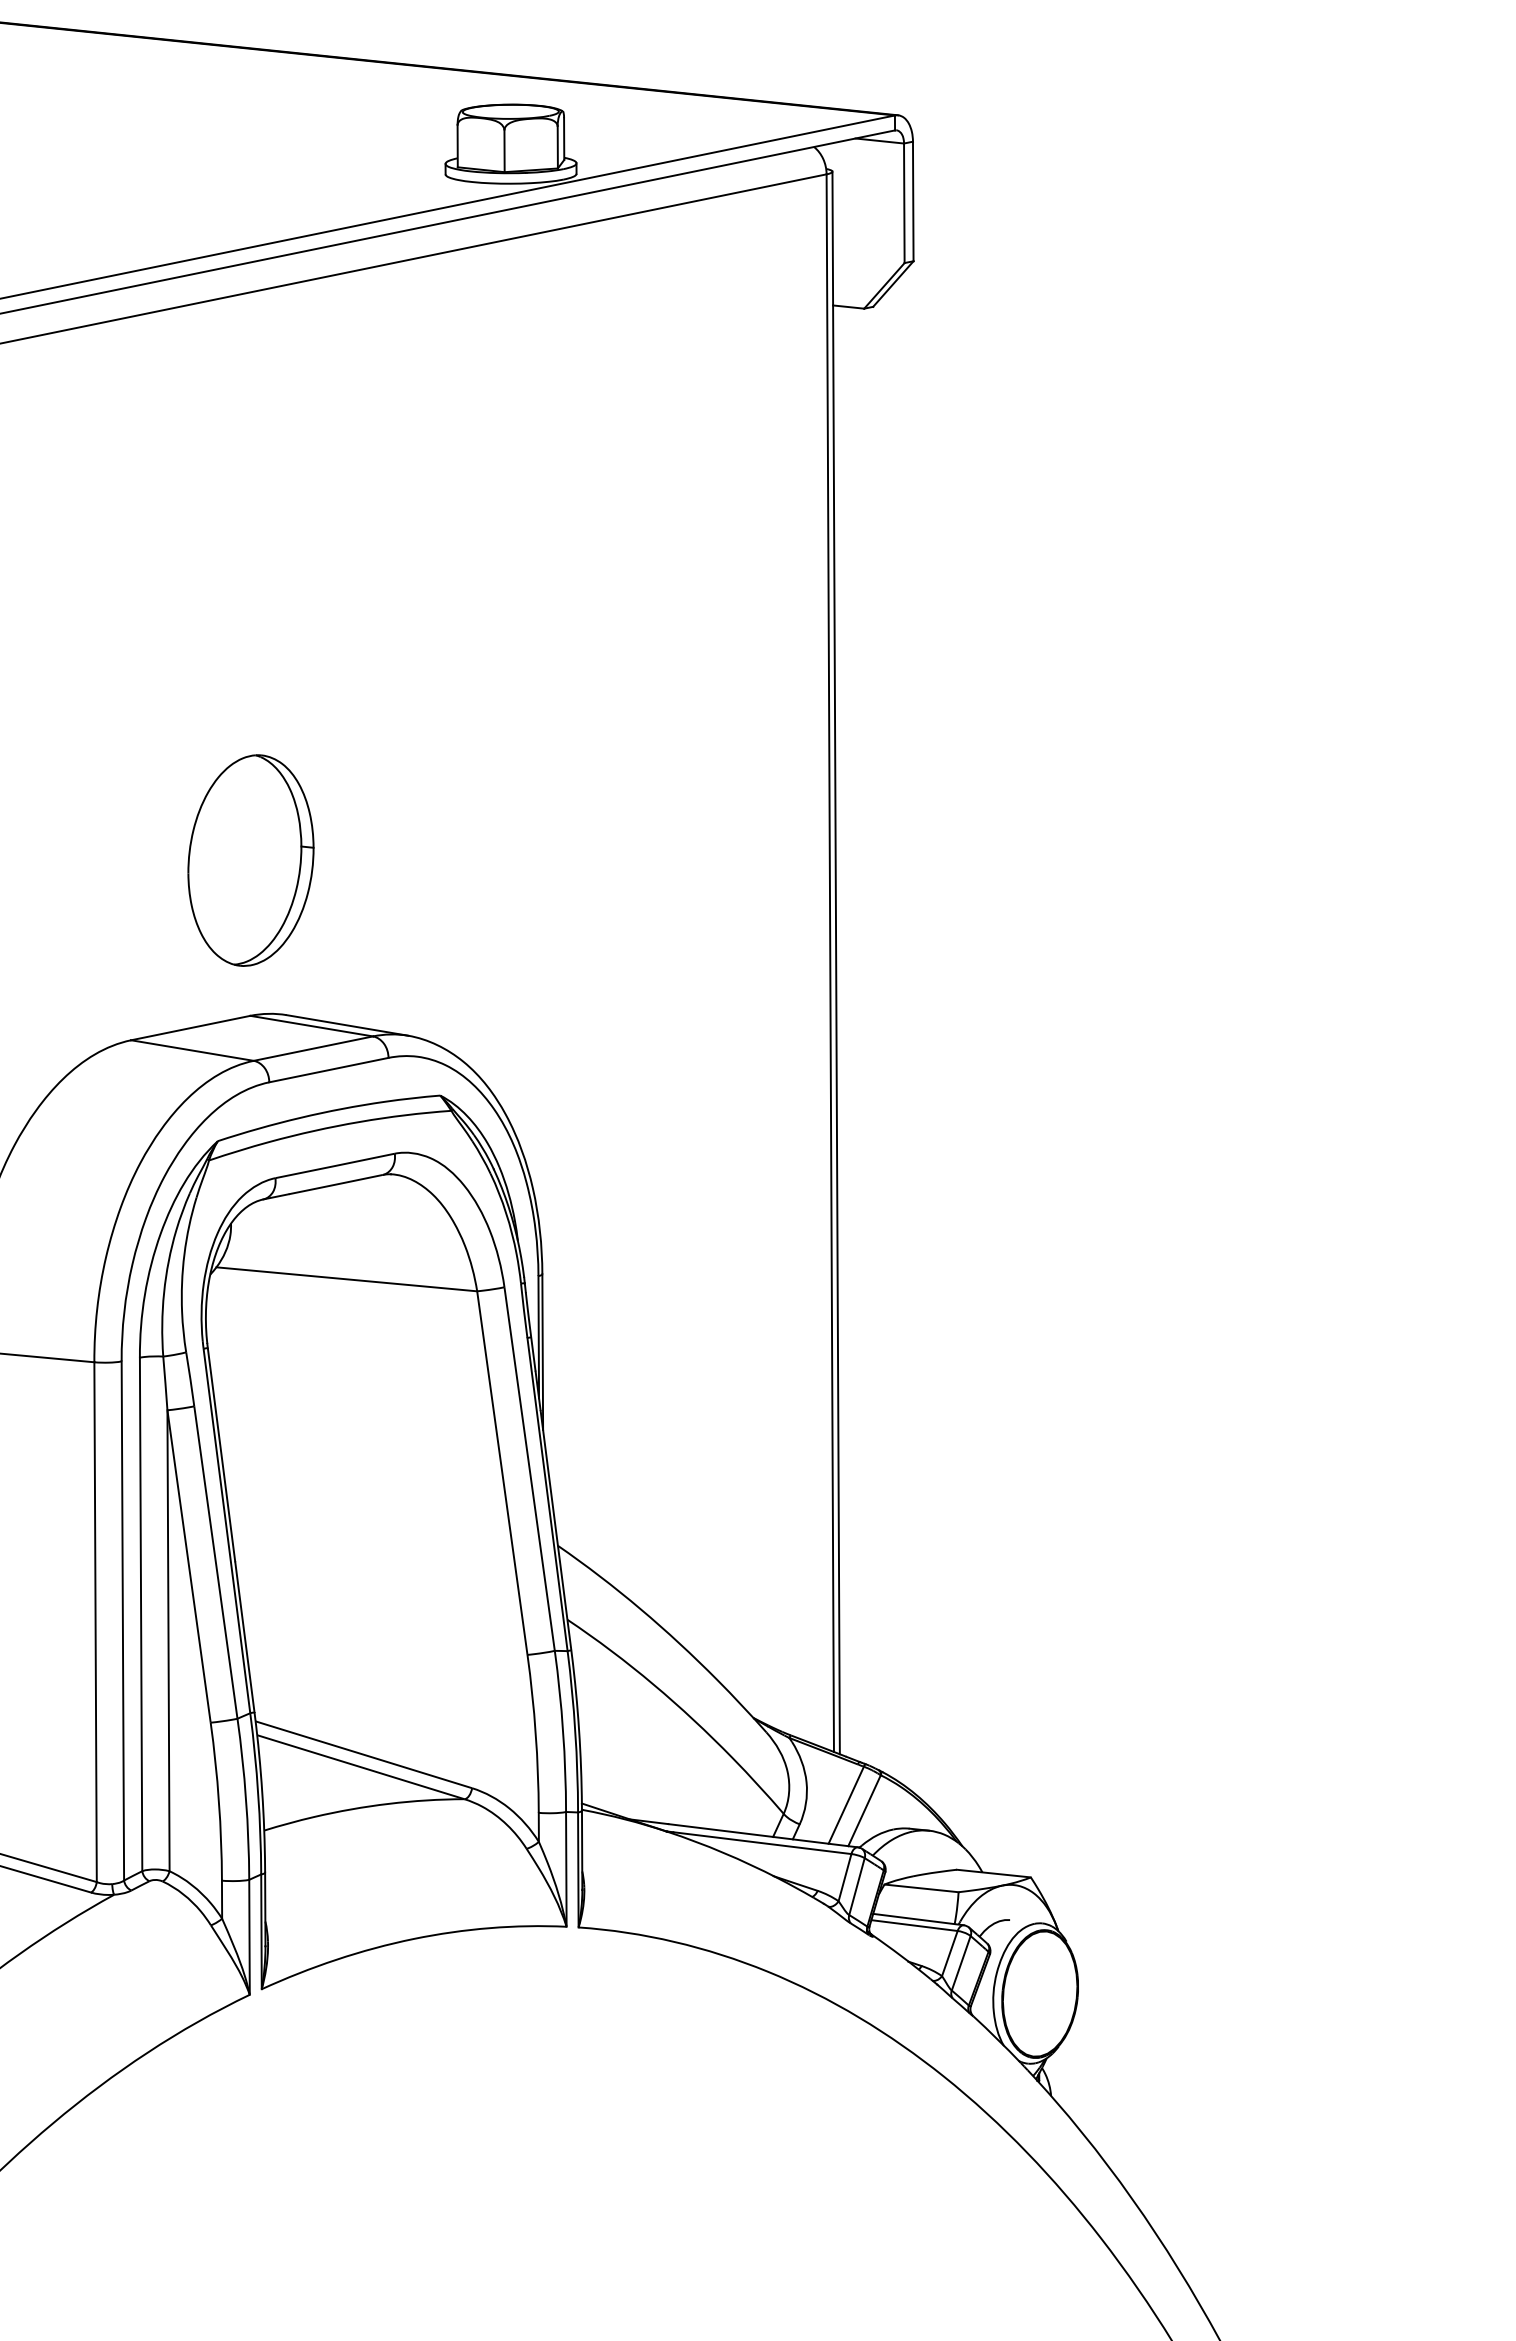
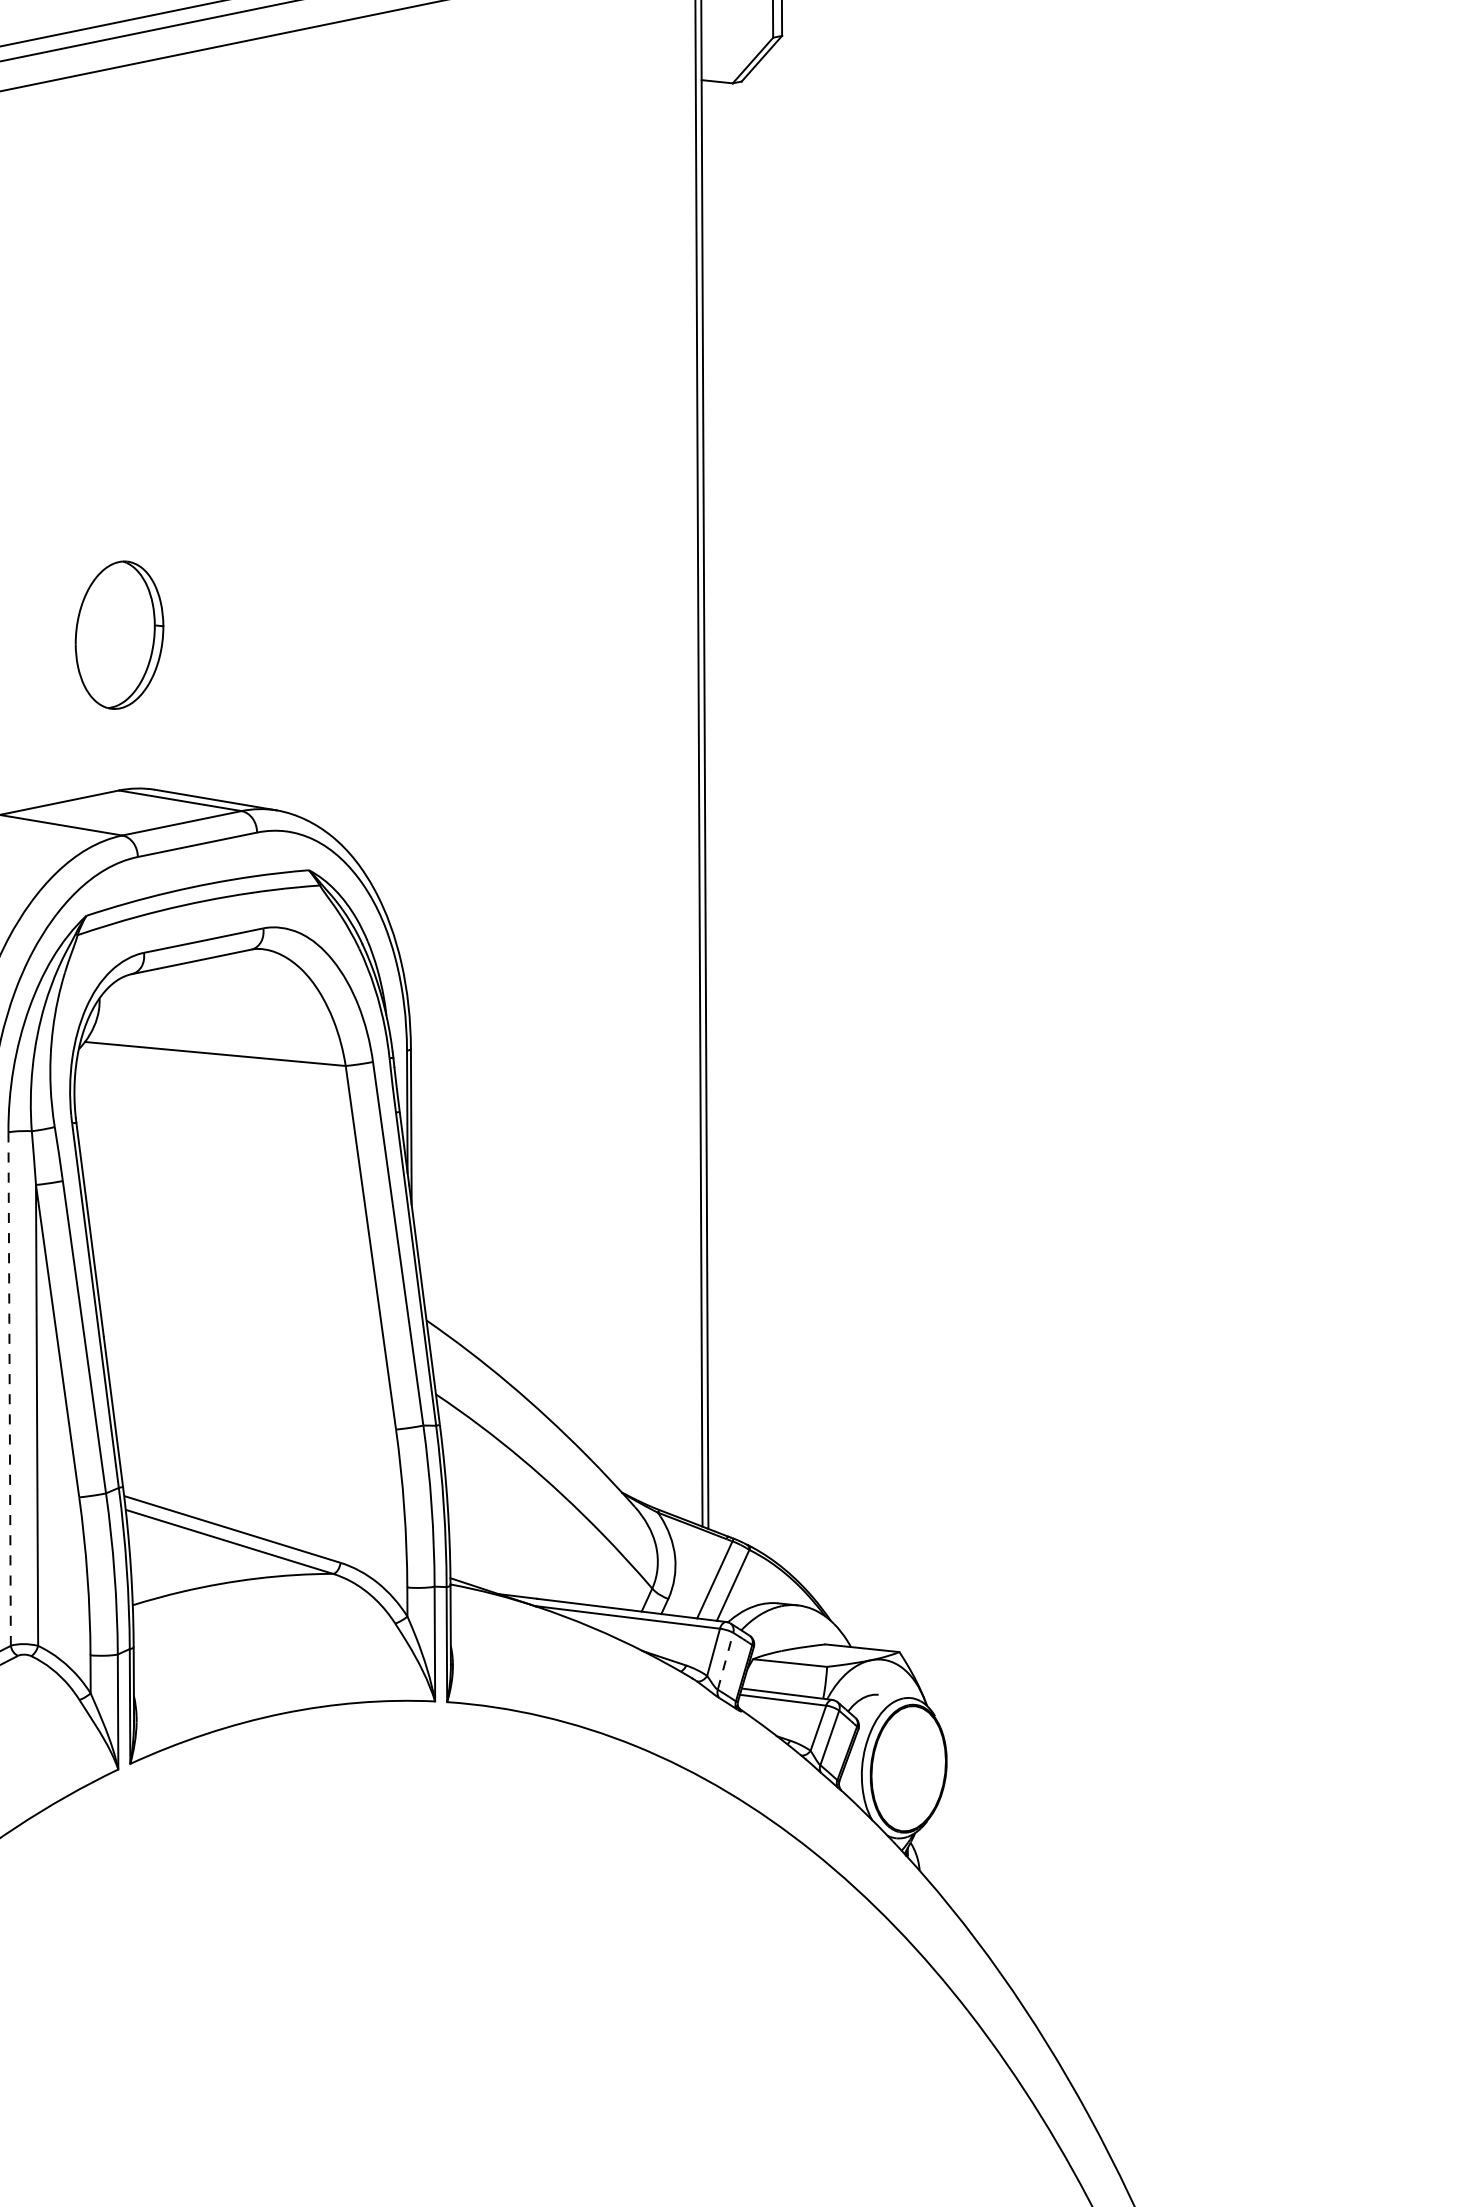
part: (250, 860) -> (119, 635), size x0.7
line: (141, 1614) -> (10, 1389), solid -> dashed
line: (857, 1886) -> (726, 1661), solid -> dashed

